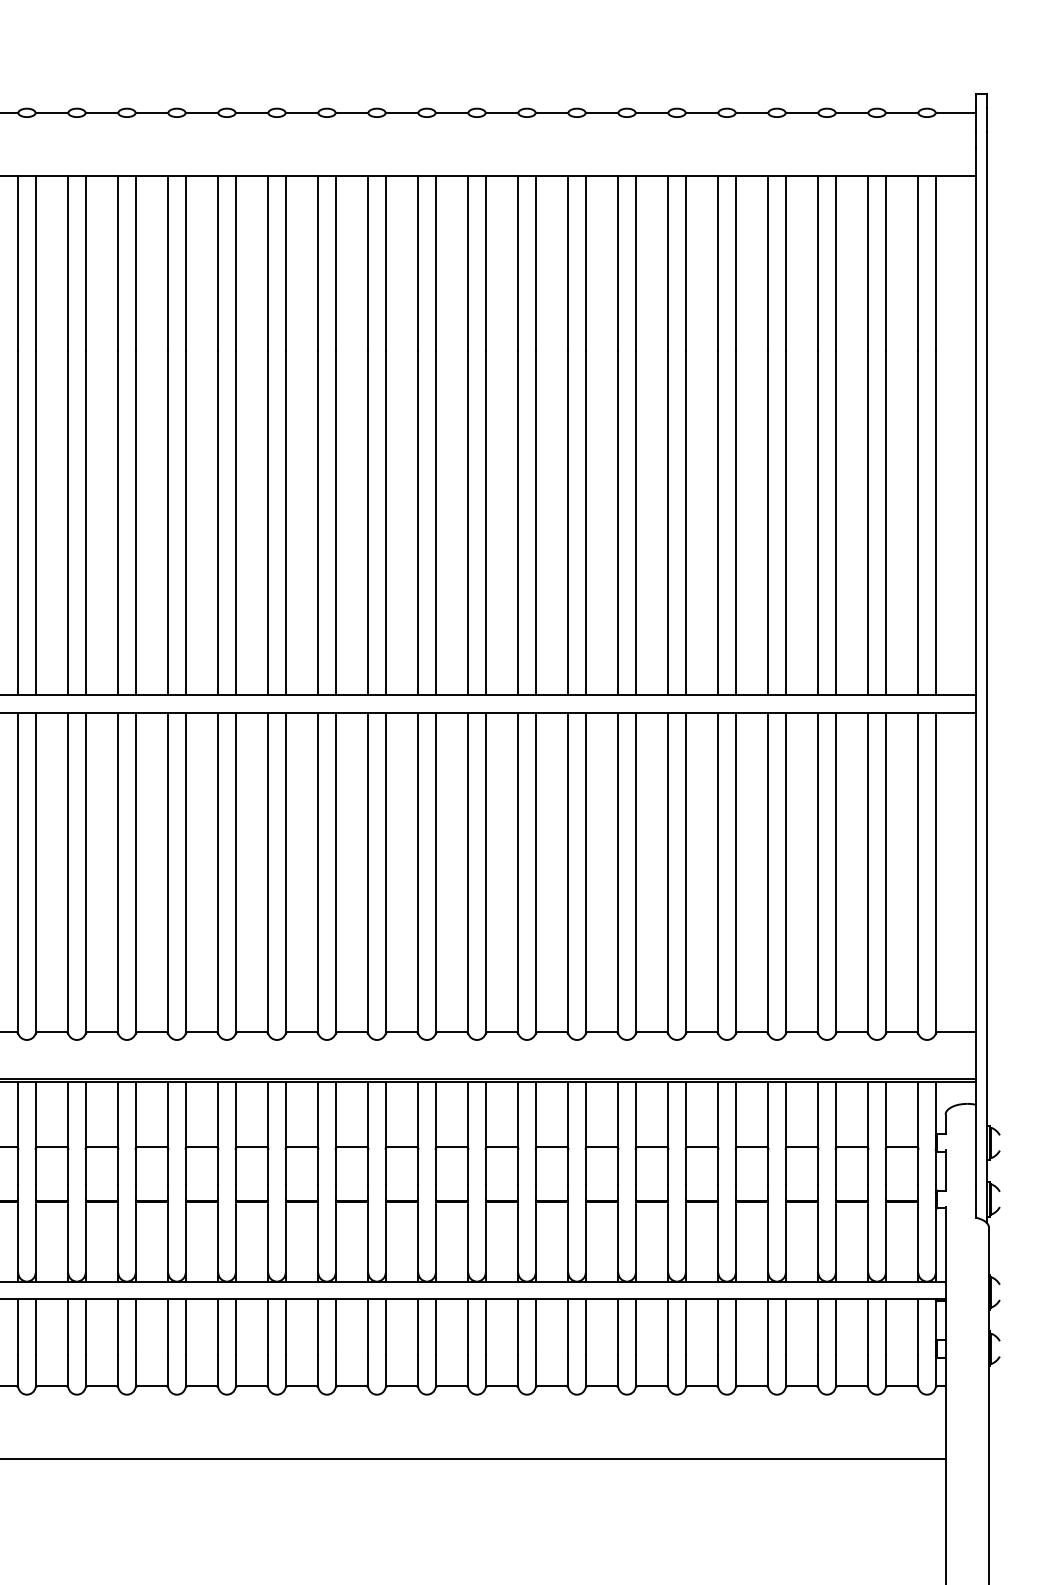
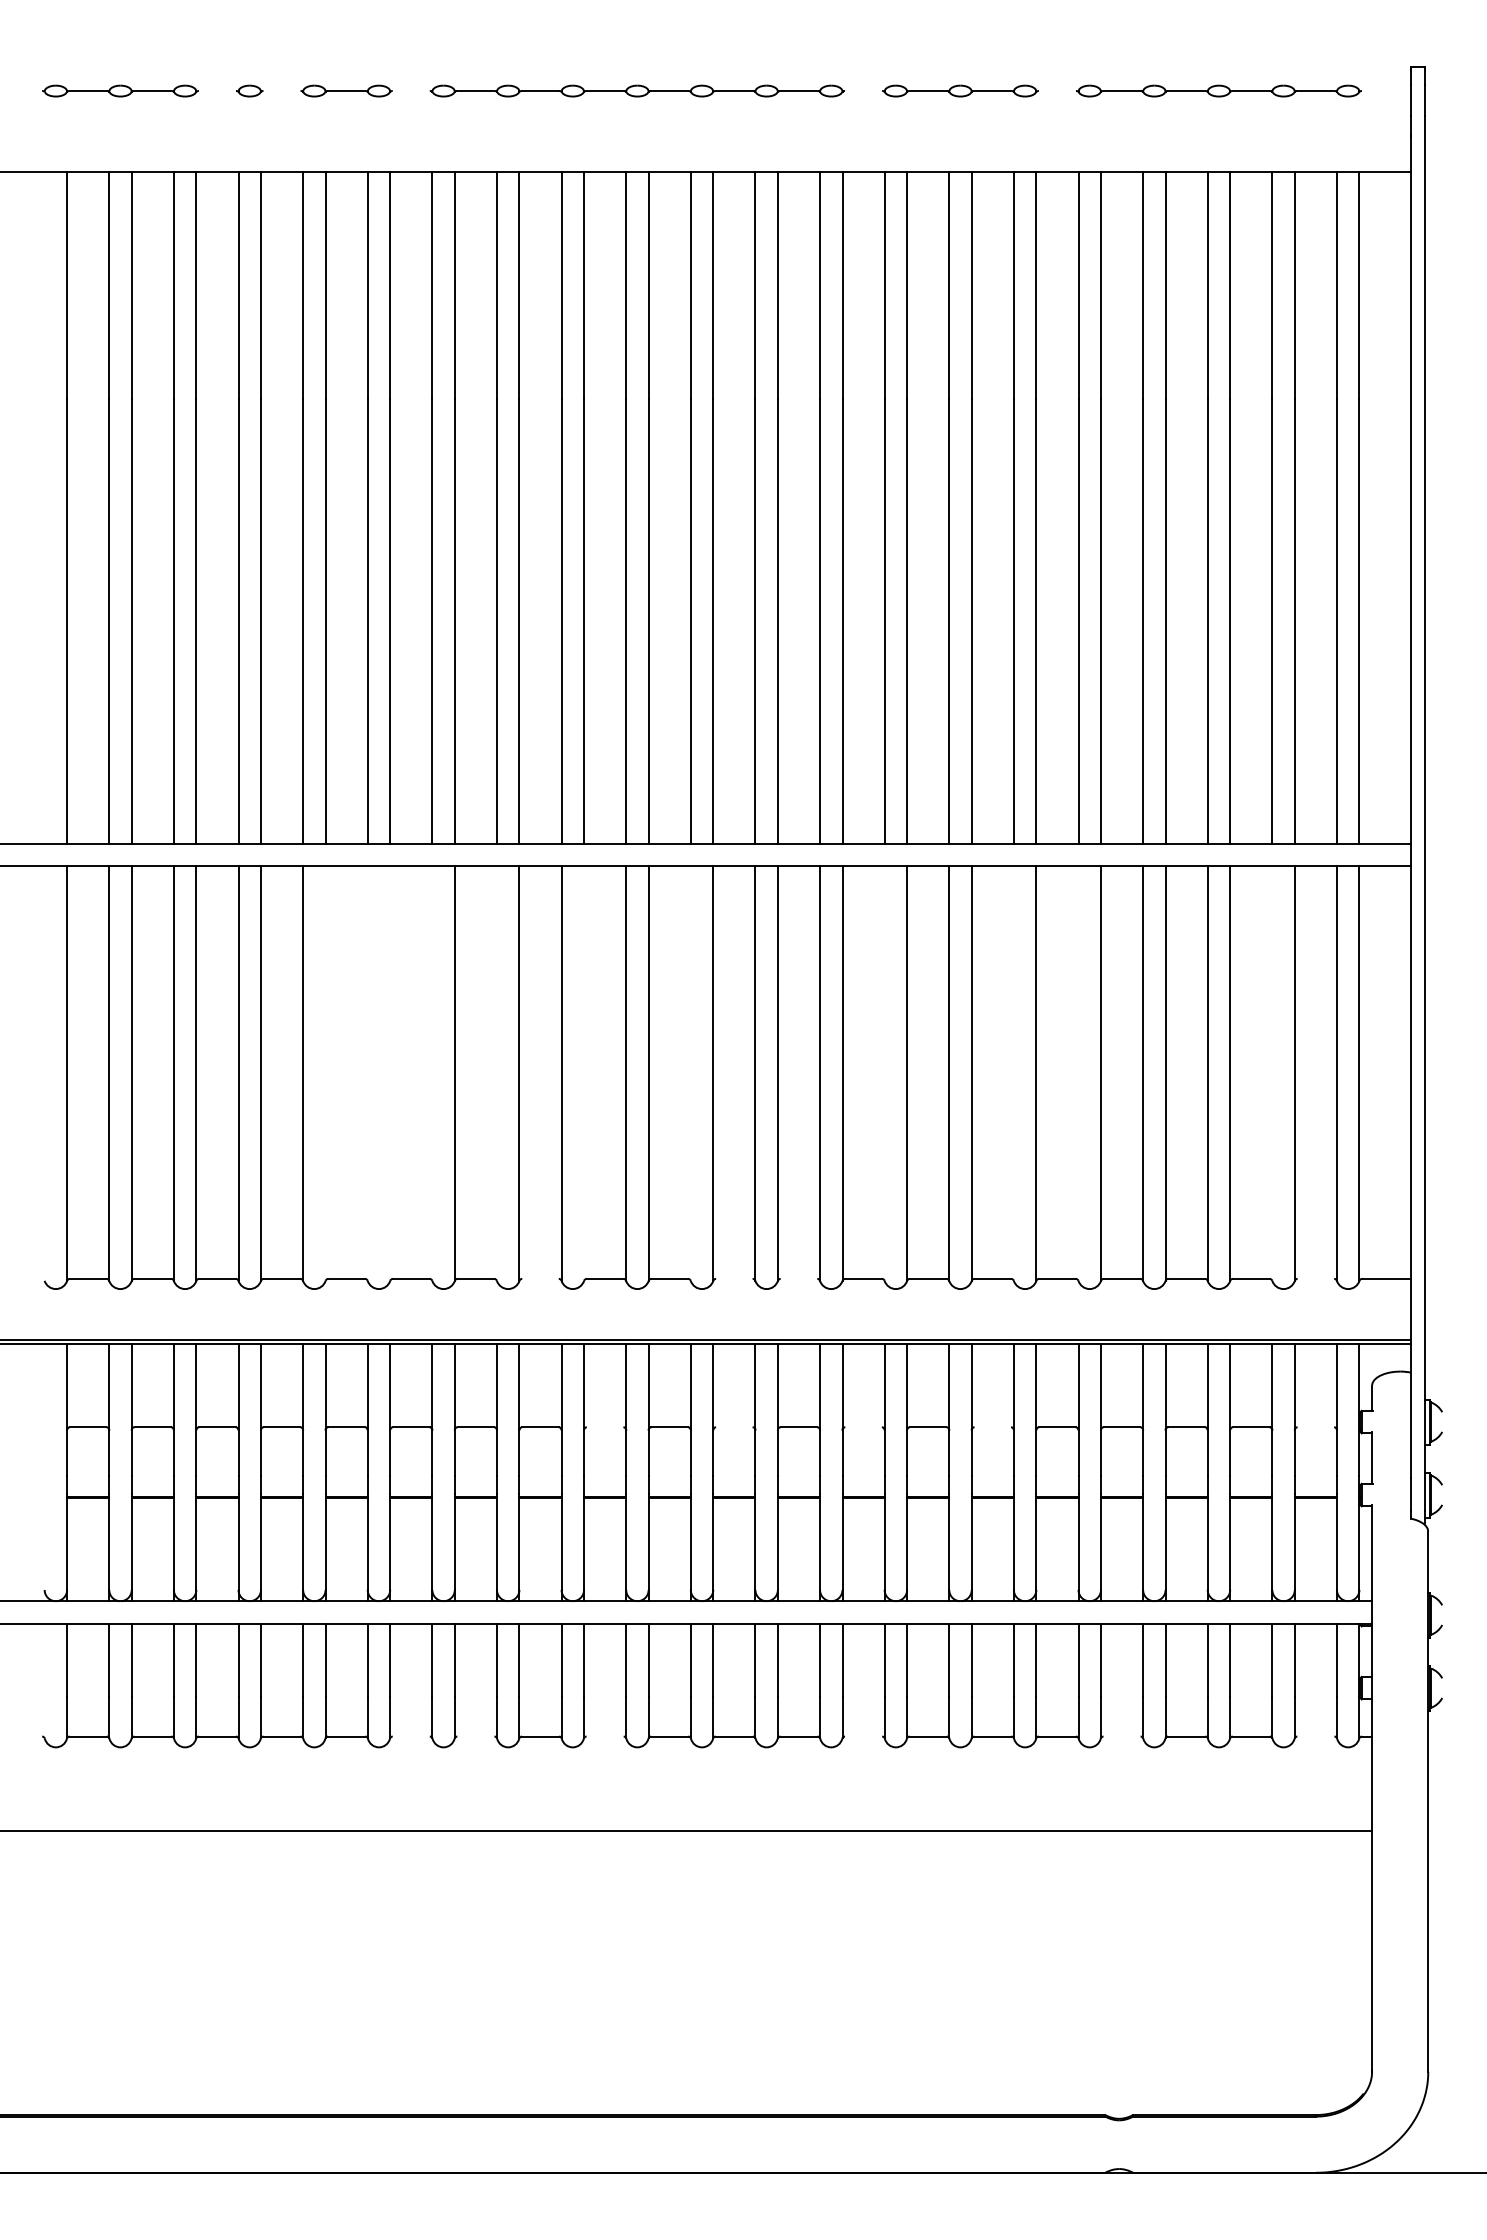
line: (51, 113) -> (216, 91), removed
line: (101, 113) -> (281, 91), removed
line: (201, 113) -> (410, 91), removed
line: (551, 113) -> (863, 91), removed
line: (701, 113) -> (1056, 91), removed
line: (956, 113) -> (1386, 91), removed
line: (135, 873) -> (325, 1073), removed
line: (168, 873) -> (367, 1073), removed
line: (185, 873) -> (390, 1073), removed
line: (218, 873) -> (432, 1073), removed
line: (267, 873) -> (496, 1073), removed
line: (336, 873) -> (584, 1073), removed
line: (418, 873) -> (690, 1073), removed
line: (568, 873) -> (884, 1073), removed
line: (668, 873) -> (1013, 1073), removed
line: (718, 873) -> (1078, 1073), removed
line: (868, 873) -> (1272, 1073), removed
line: (301, 1031) -> (540, 1278), removed
line: (452, 1031) -> (734, 1278), removed
line: (501, 1031) -> (798, 1278), removed
line: (901, 1031) -> (1315, 1278), removed
line: (351, 1147) -> (604, 1427), removed
line: (452, 1147) -> (734, 1427), removed
line: (551, 1147) -> (863, 1427), removed
line: (651, 1147) -> (992, 1427), removed
line: (901, 1147) -> (1315, 1427), removed
line: (201, 1386) -> (410, 1736), removed
line: (251, 1386) -> (475, 1736), removed
line: (351, 1386) -> (604, 1736), removed
line: (551, 1386) -> (863, 1736), removed
line: (751, 1386) -> (1121, 1736), removed
line: (901, 1386) -> (1315, 1736), removed

